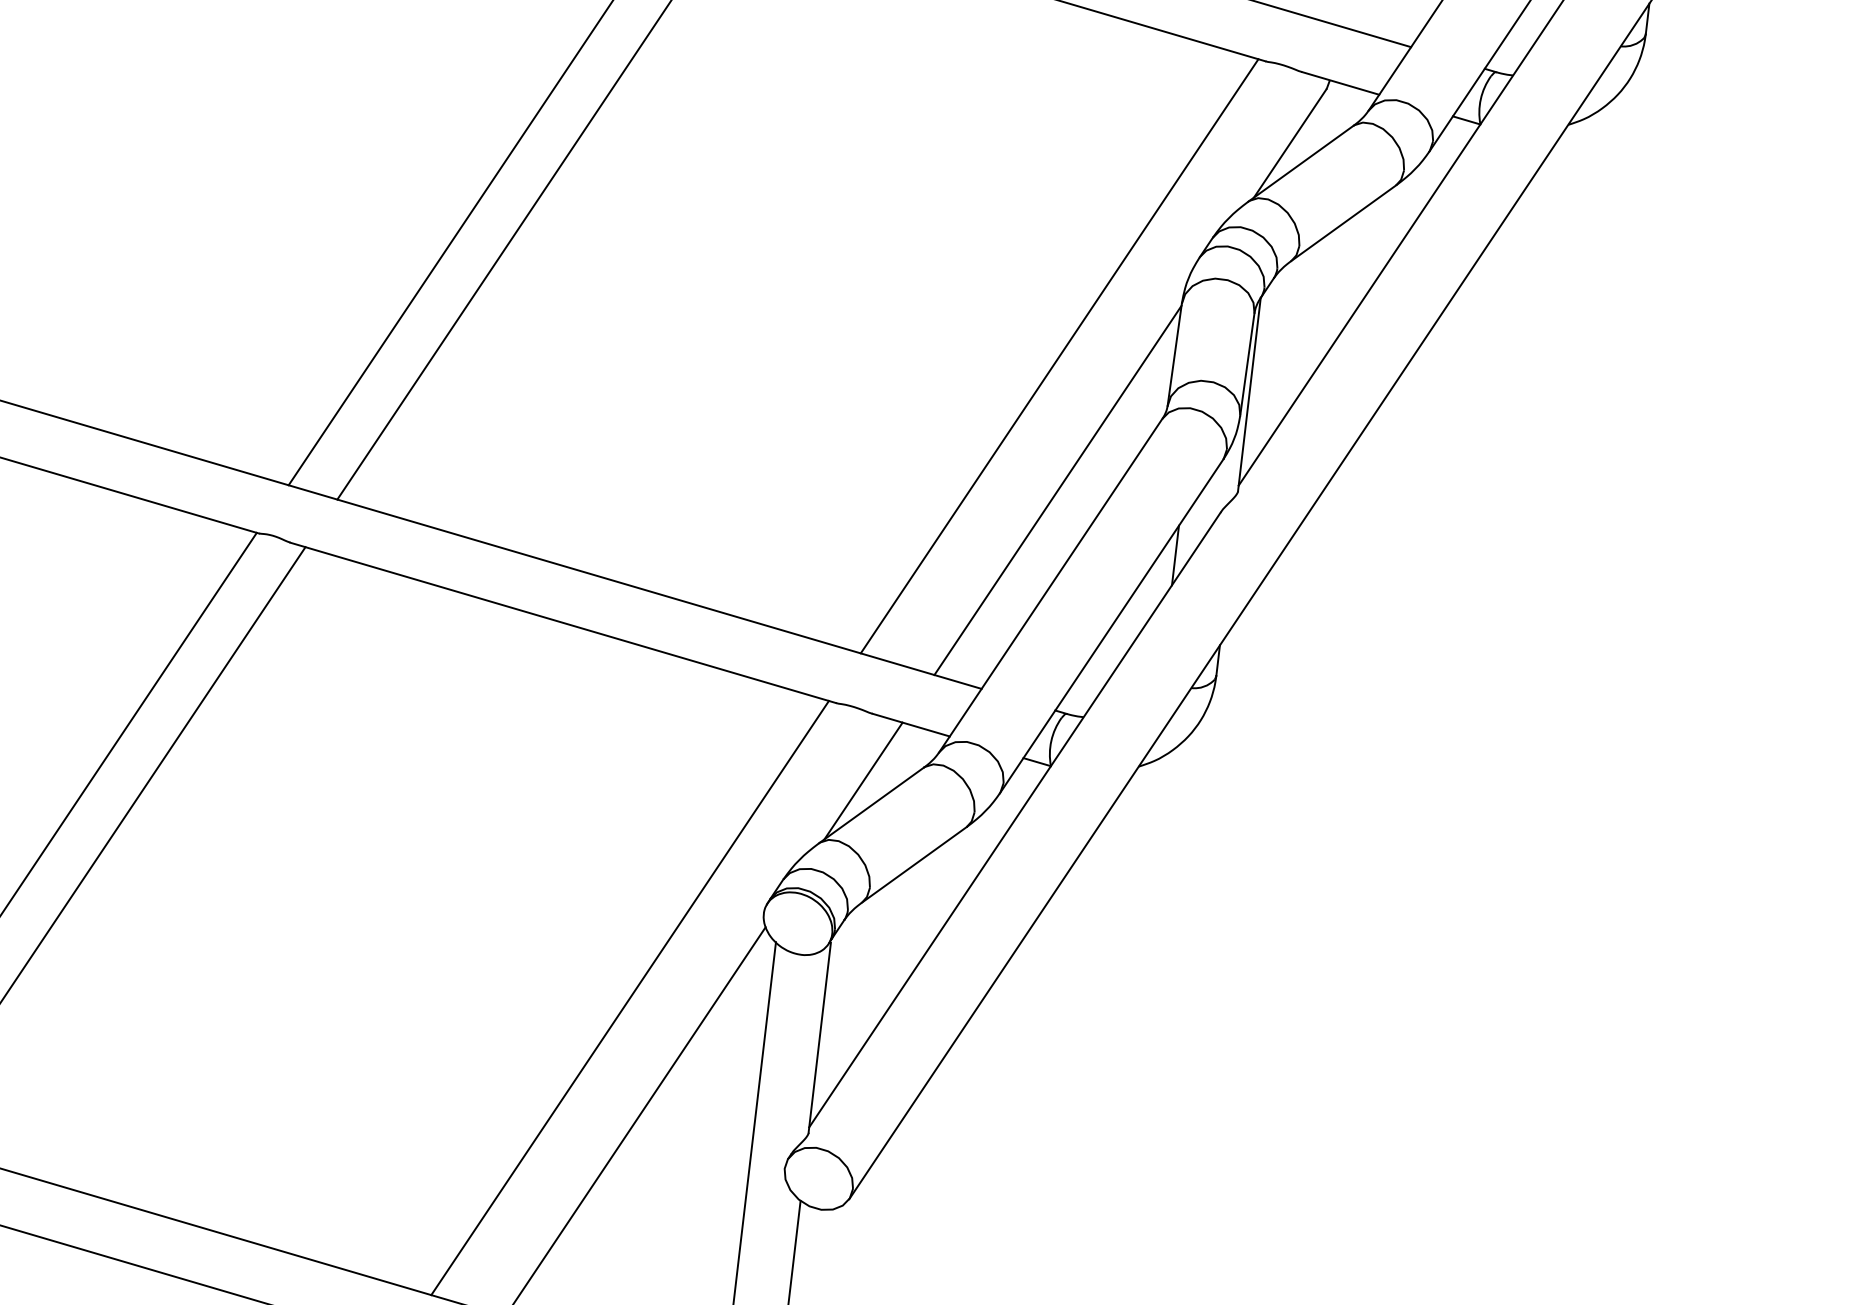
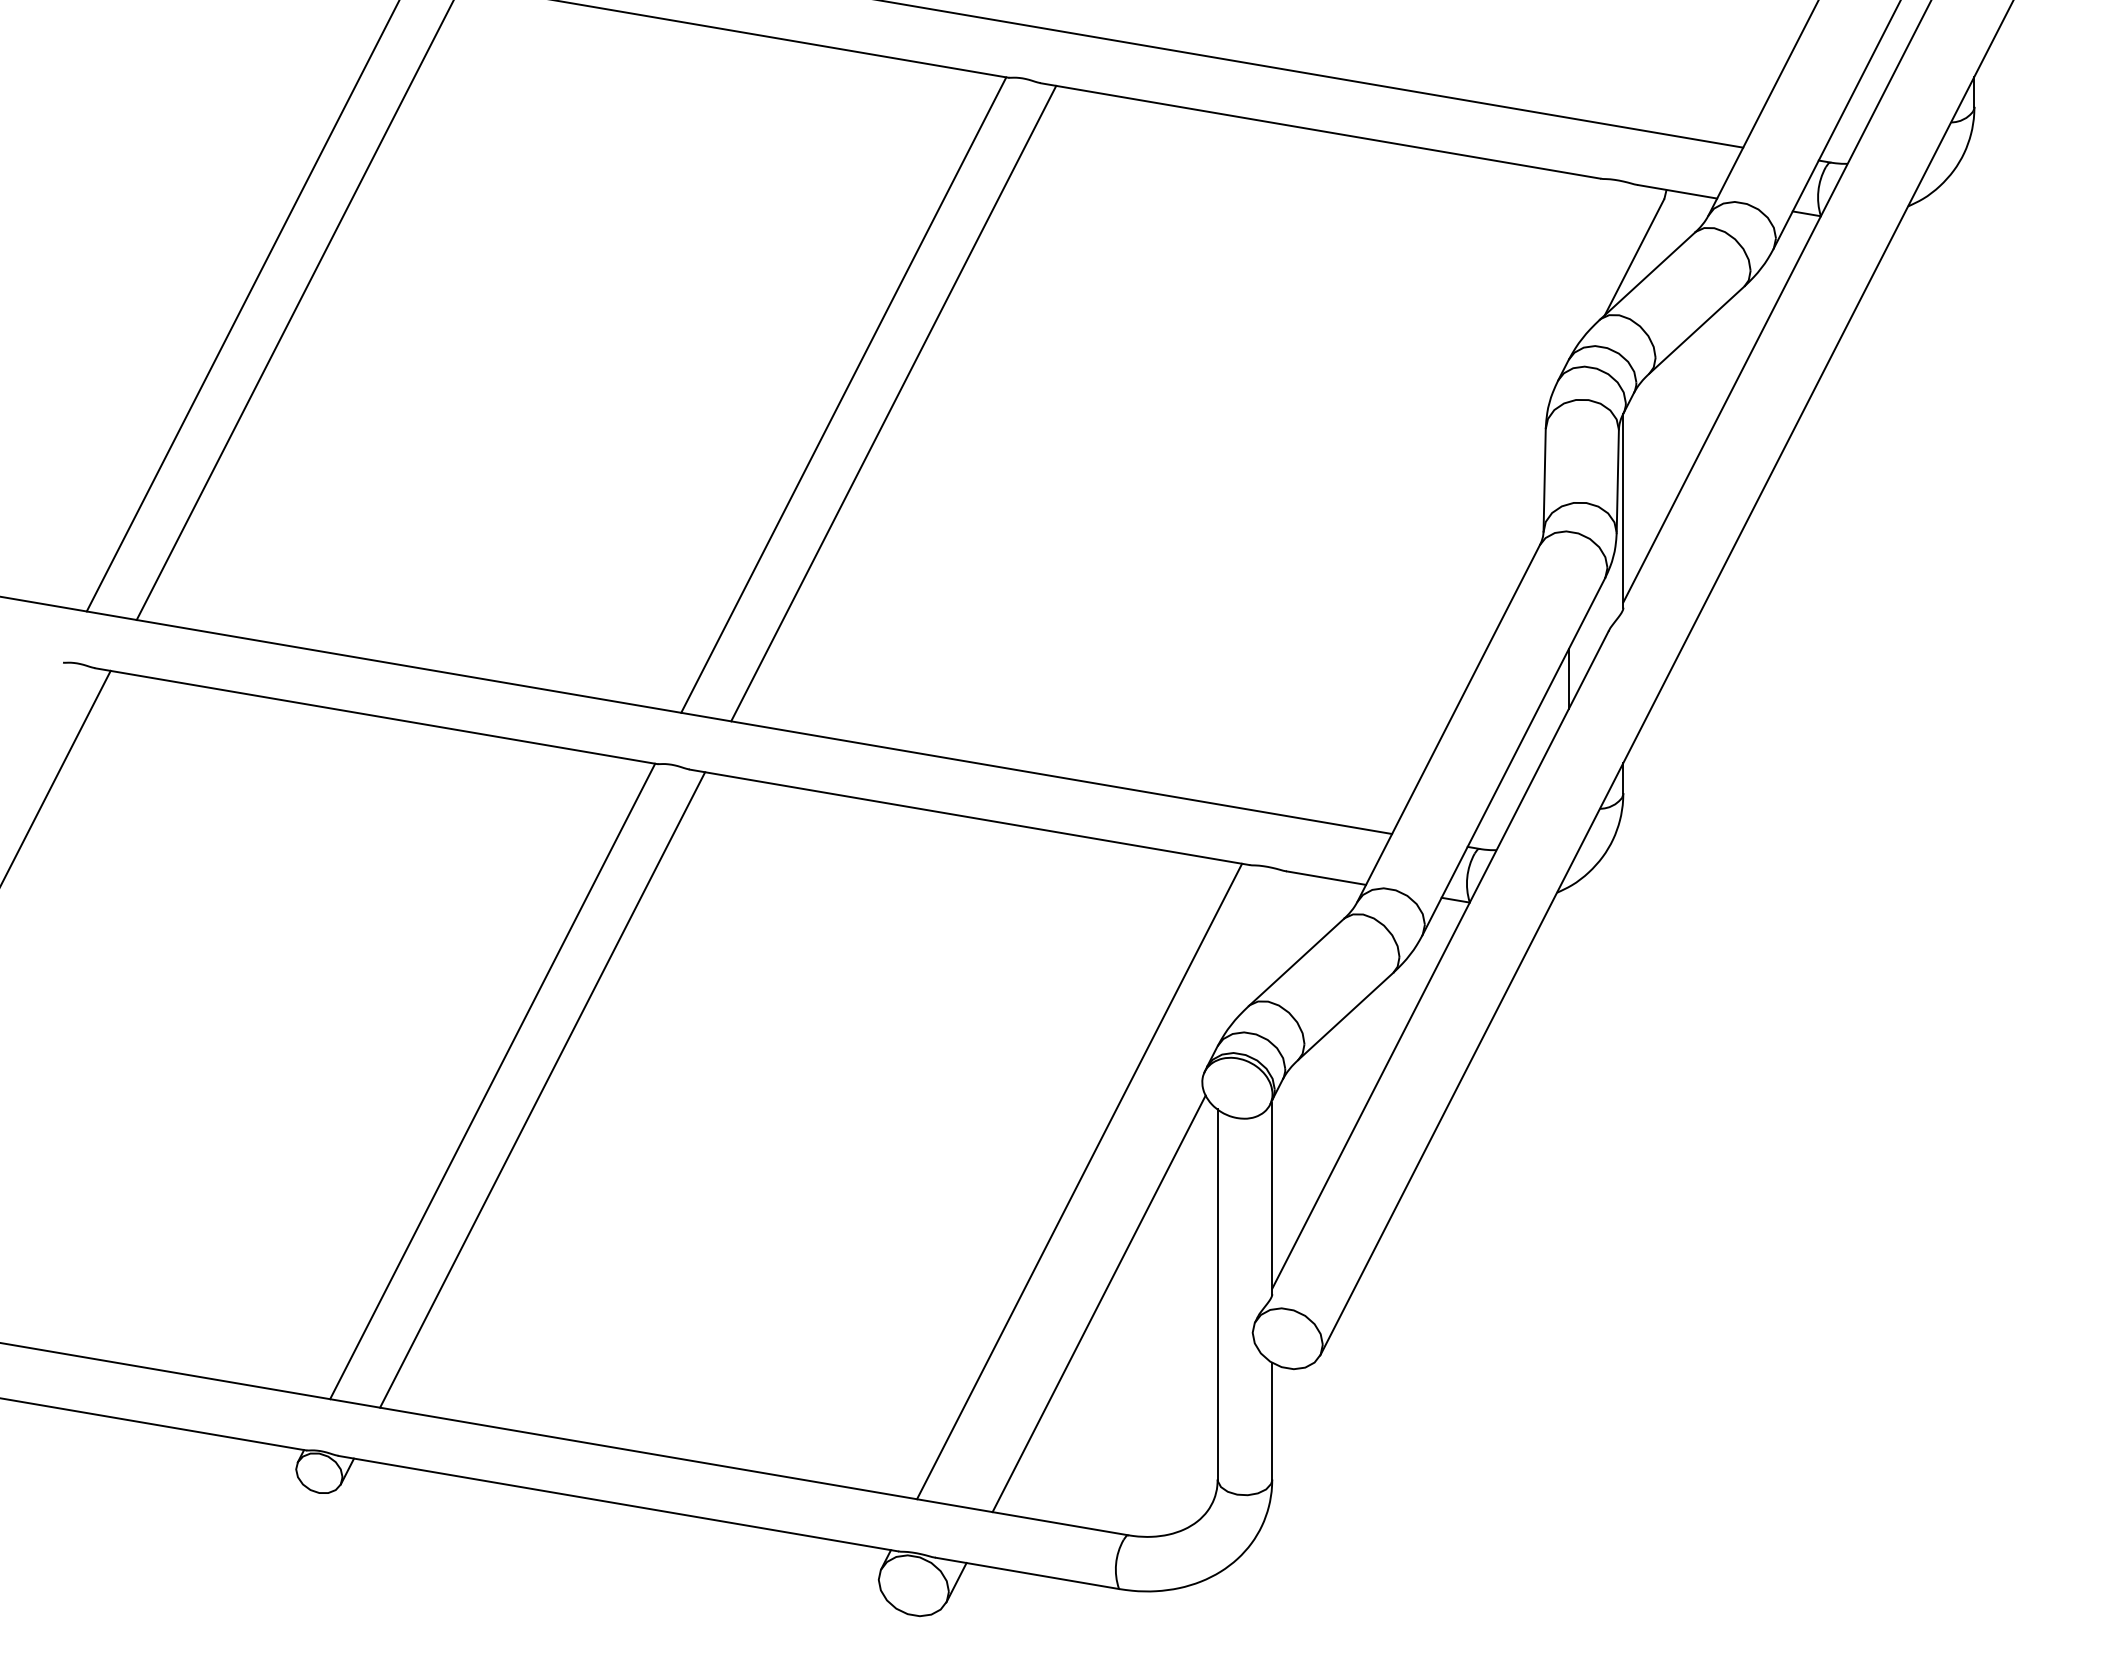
line: (1059, 355) -> (1430, 494), removed
line: (1057, 489) -> (1444, 627), removed
line: (863, 780) -> (1285, 938), removed

